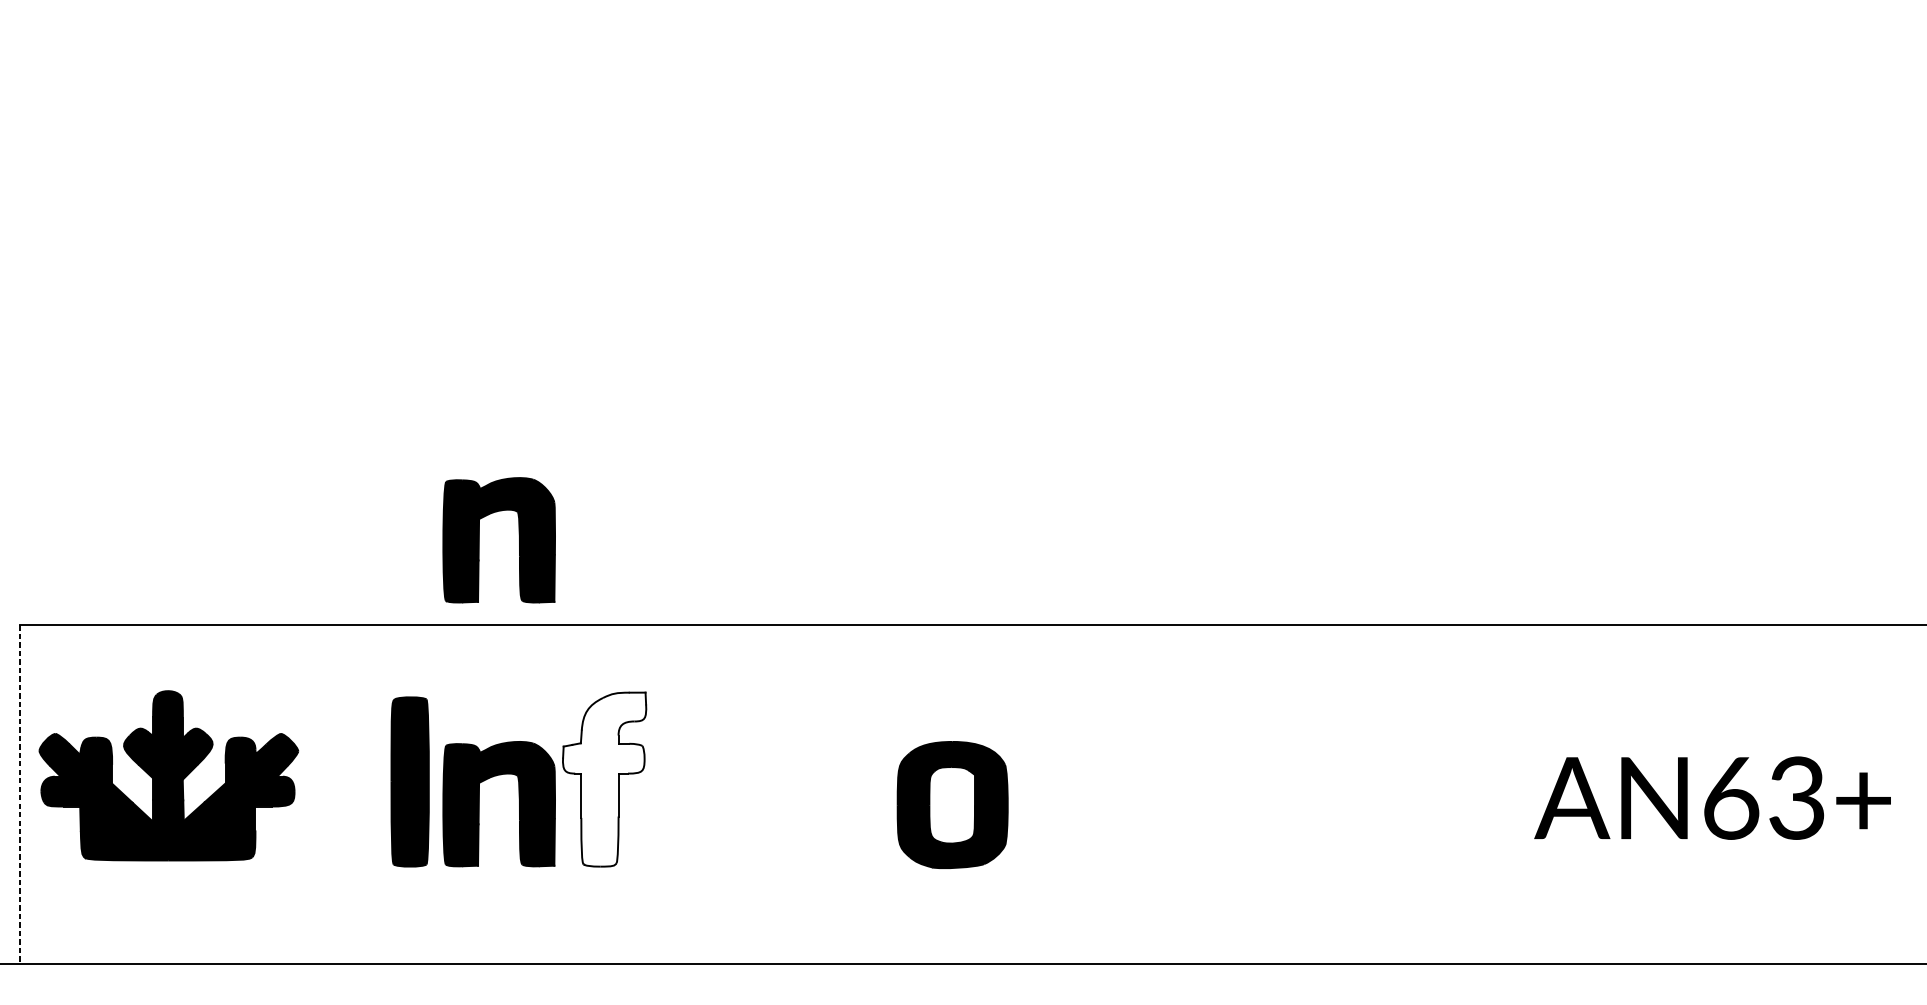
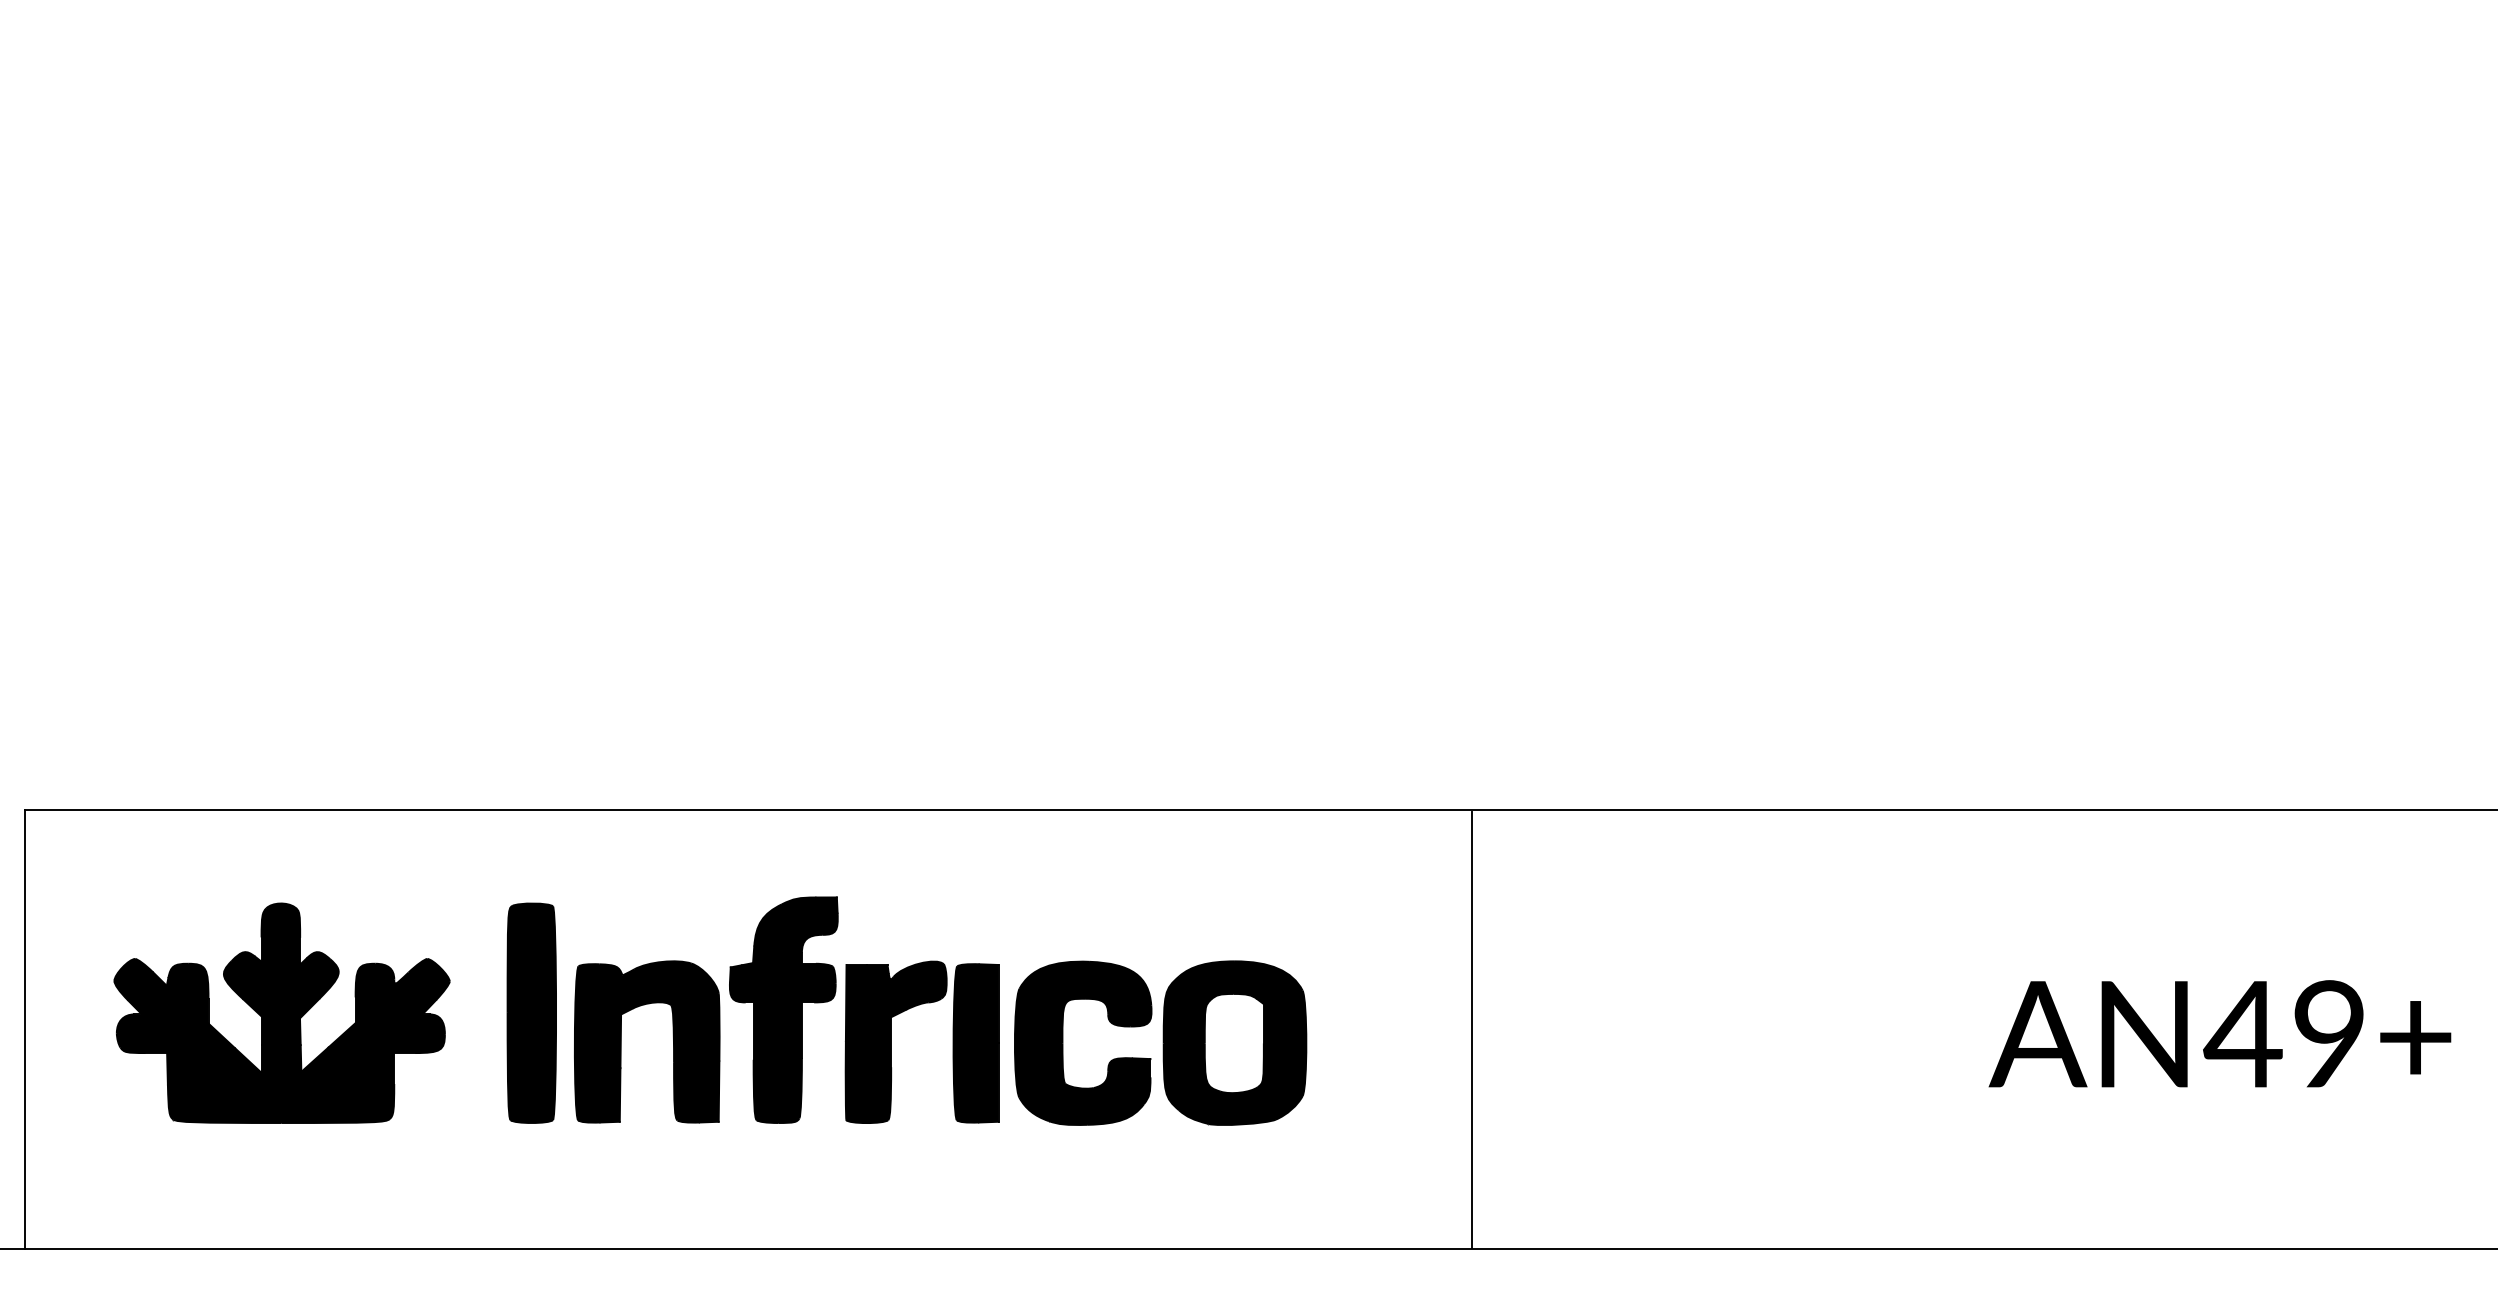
part: (518, 535) -> (672, 693), removed
part: (168, 775) -> (281, 1012), moved
fill: (604, 779) -> (783, 1010), added
line: (19, 794) -> (25, 1029), dashed -> solid
line: (1135, 795) -> (1472, 1030), added
text: (1761, 798) -> (2283, 1034), AN63+ -> AN49+
part: (687, 803) -> (891, 1041), added
part: (820, 804) -> (1063, 1042), added

